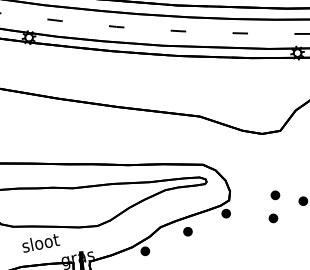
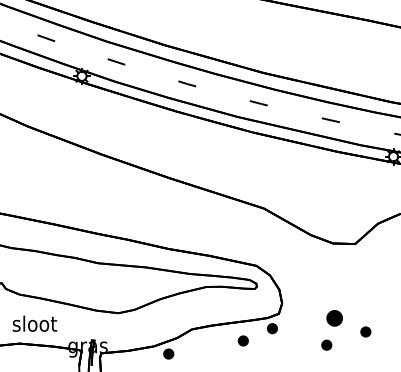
part: (274, 195) -> (333, 318), size x1.6
part: (187, 231) -> (242, 340), moved
text: (40, 242) -> (34, 323), moved

